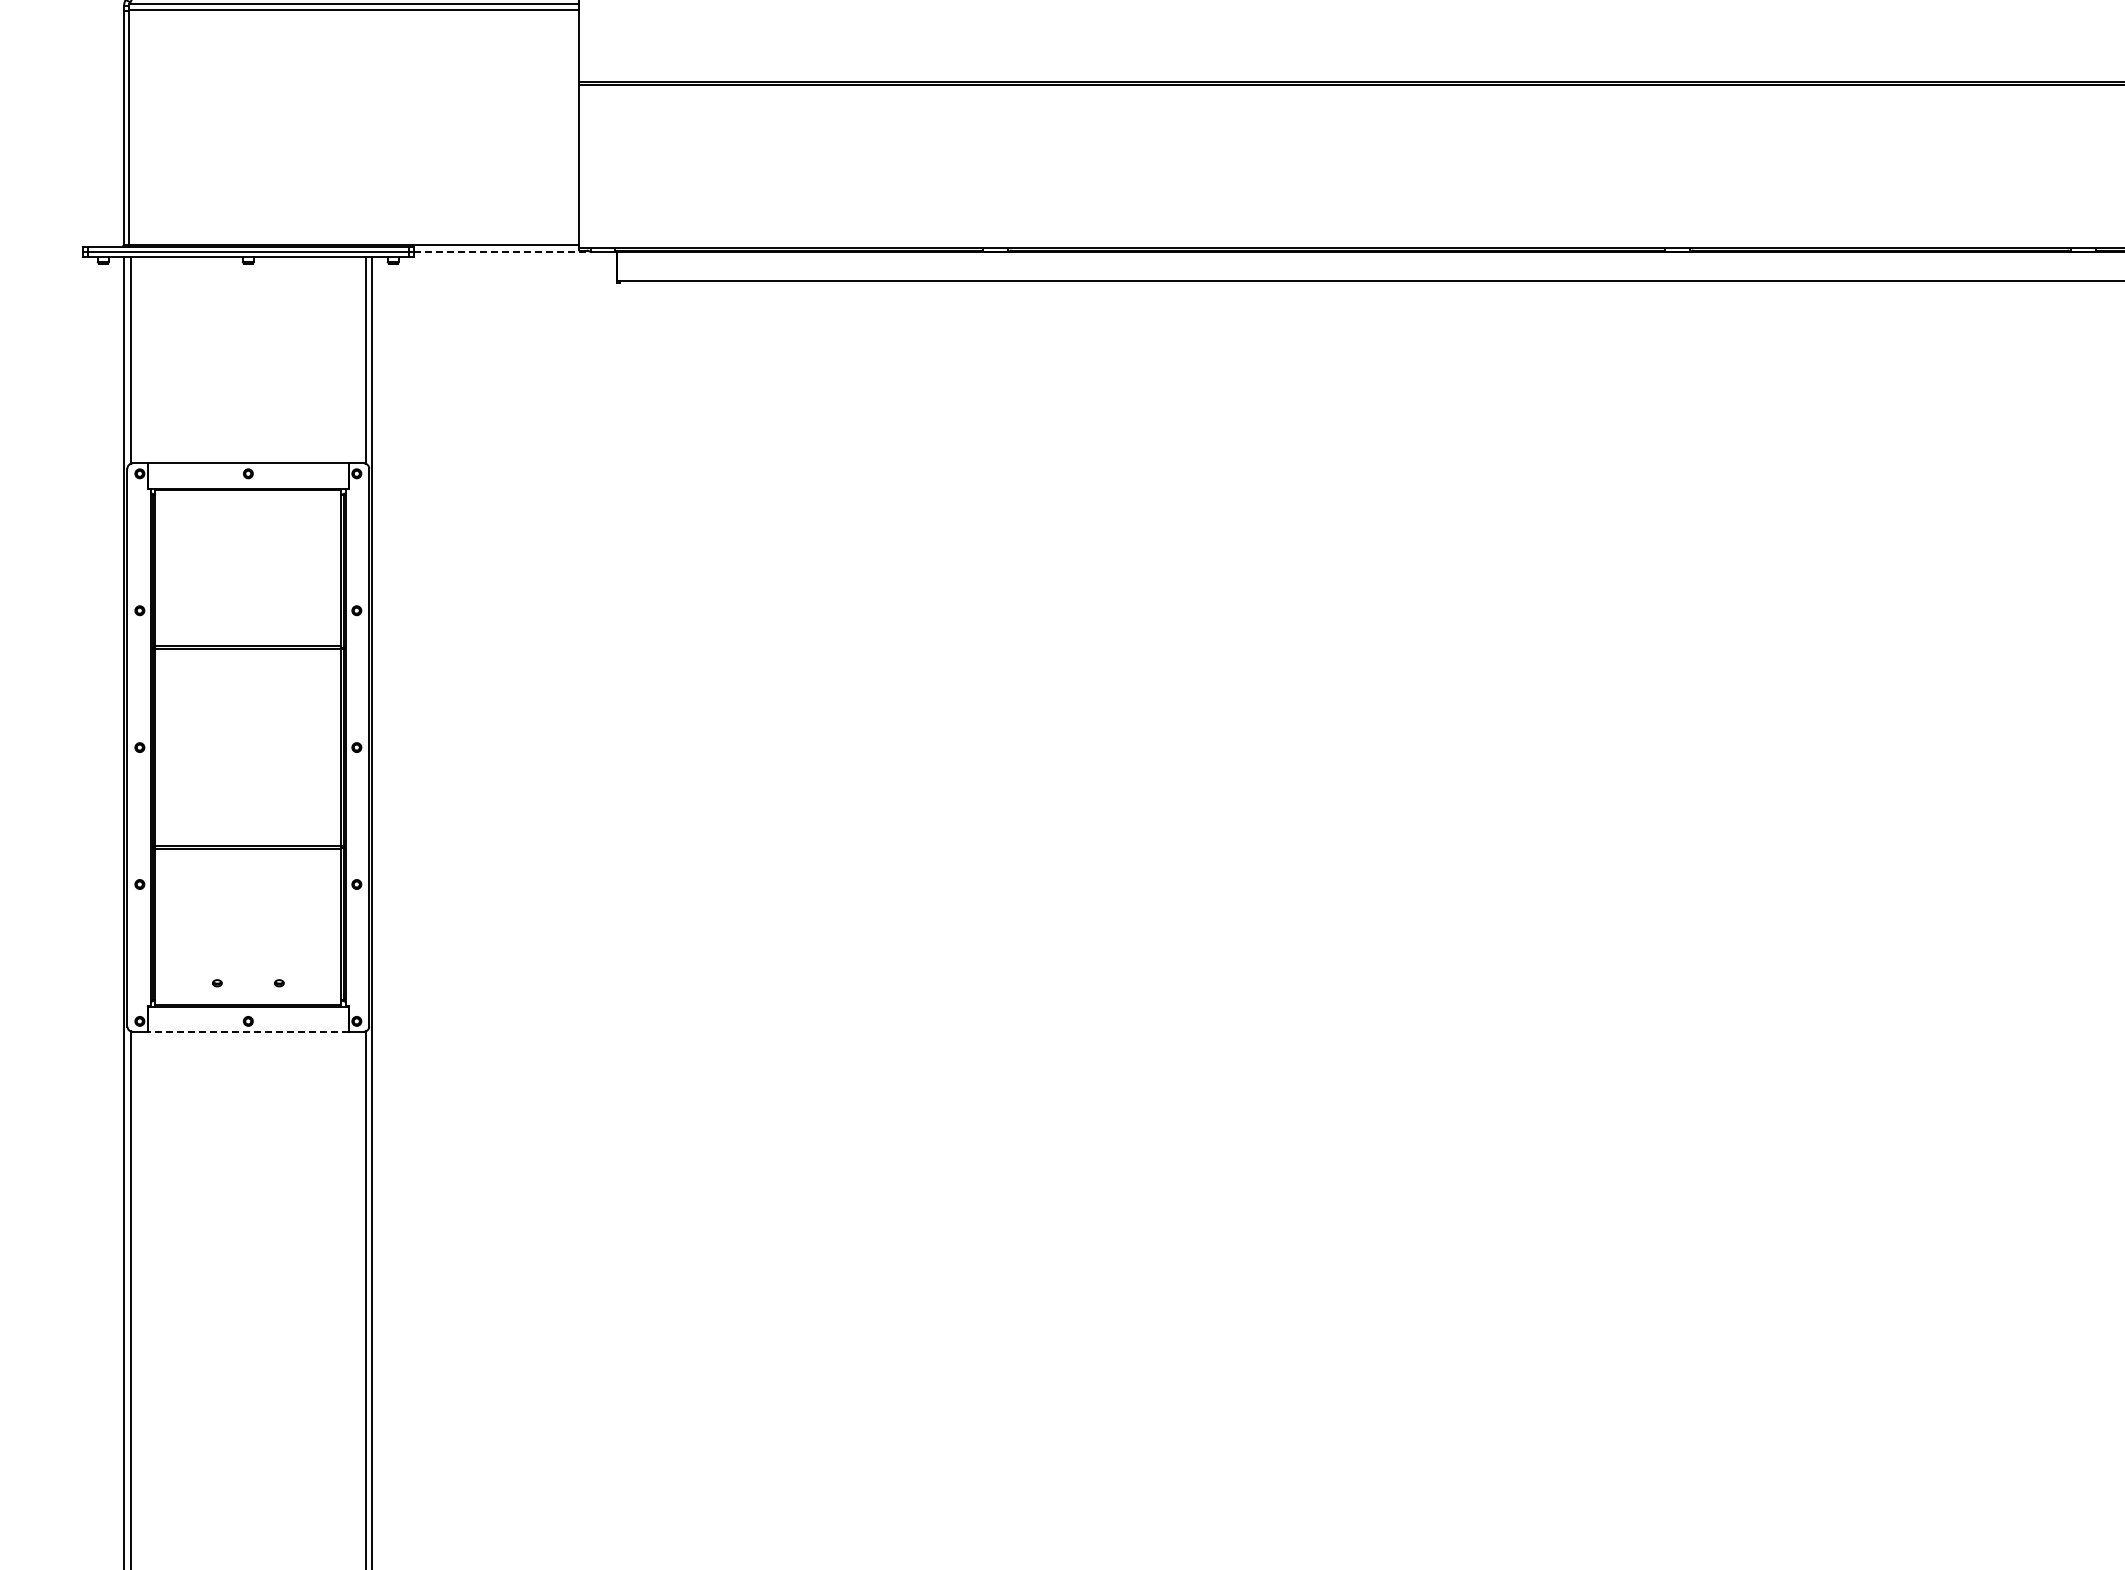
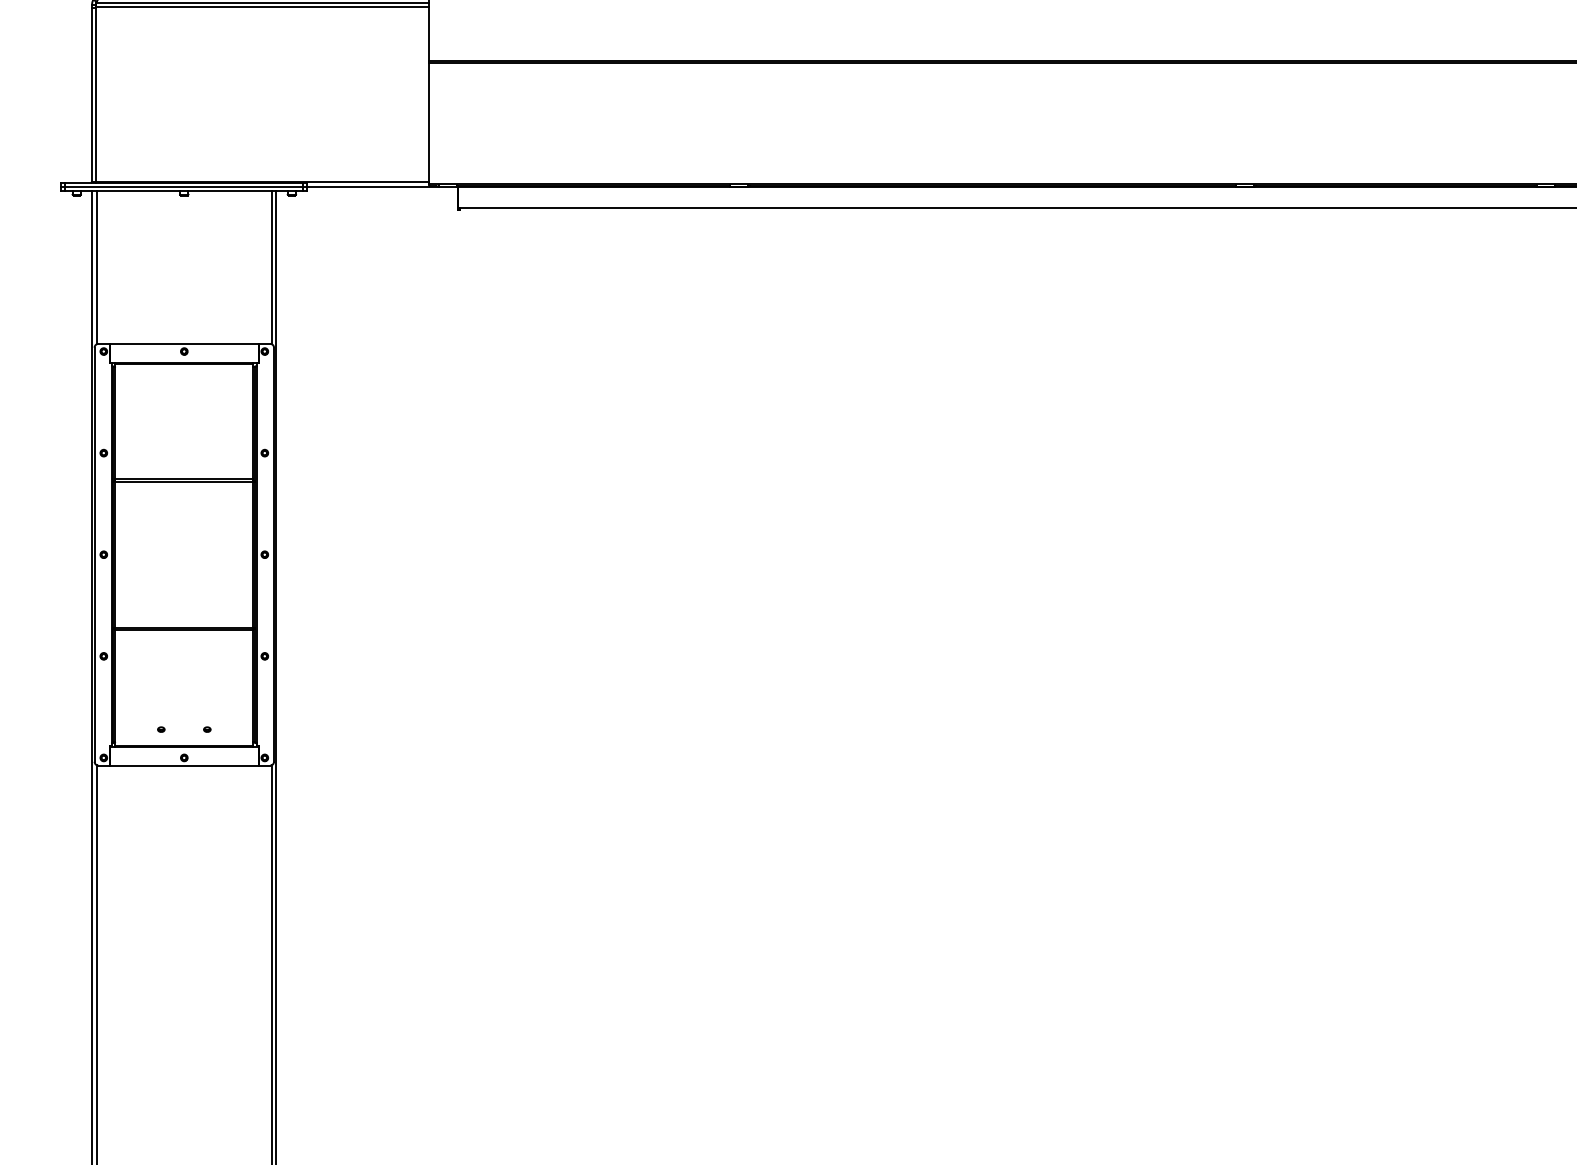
line: (502, 251) -> (372, 186), dashed -> solid
line: (247, 1031) -> (183, 765), dashed -> solid

